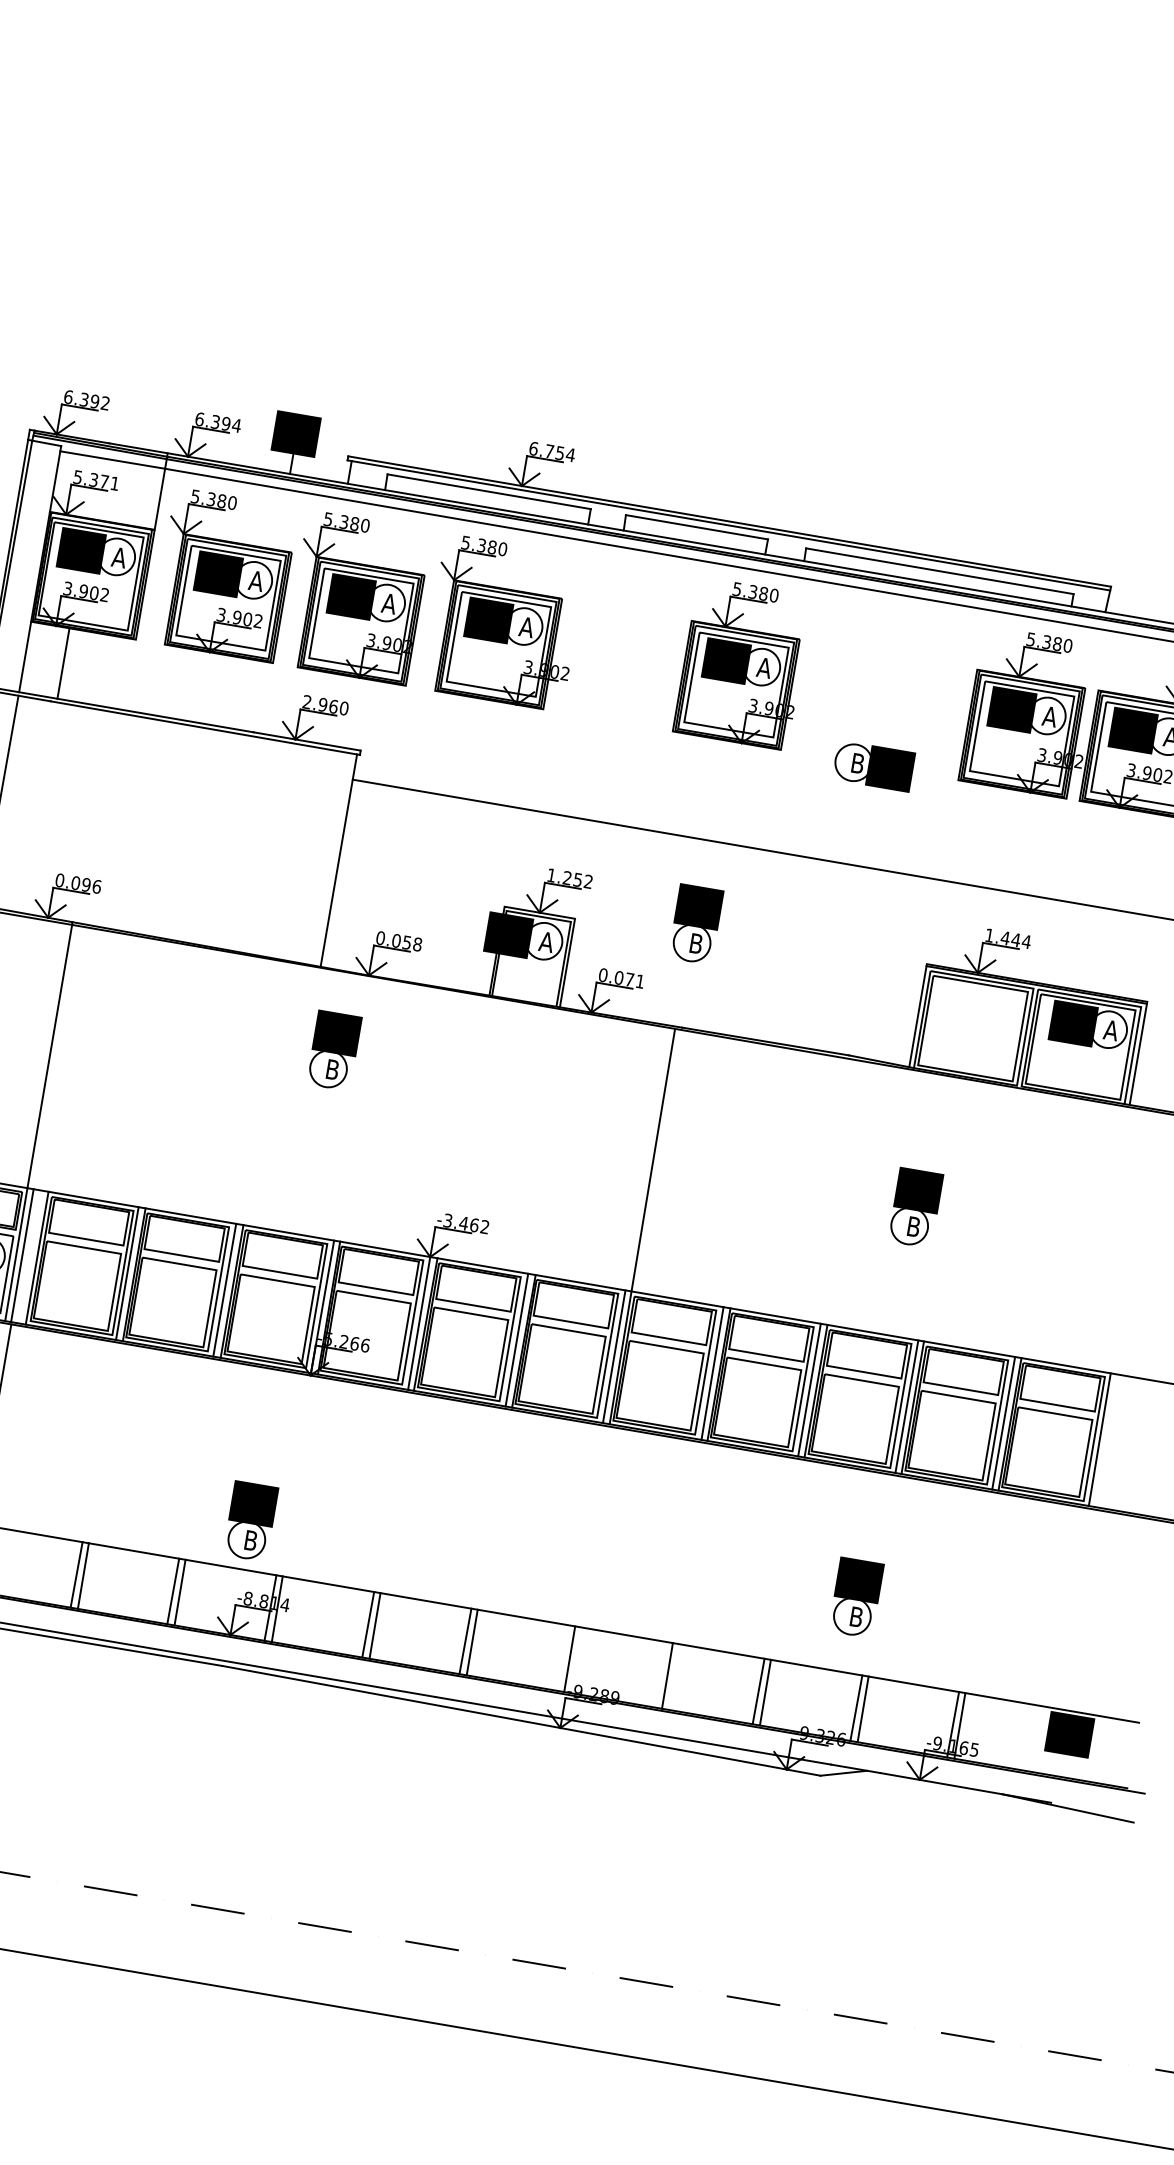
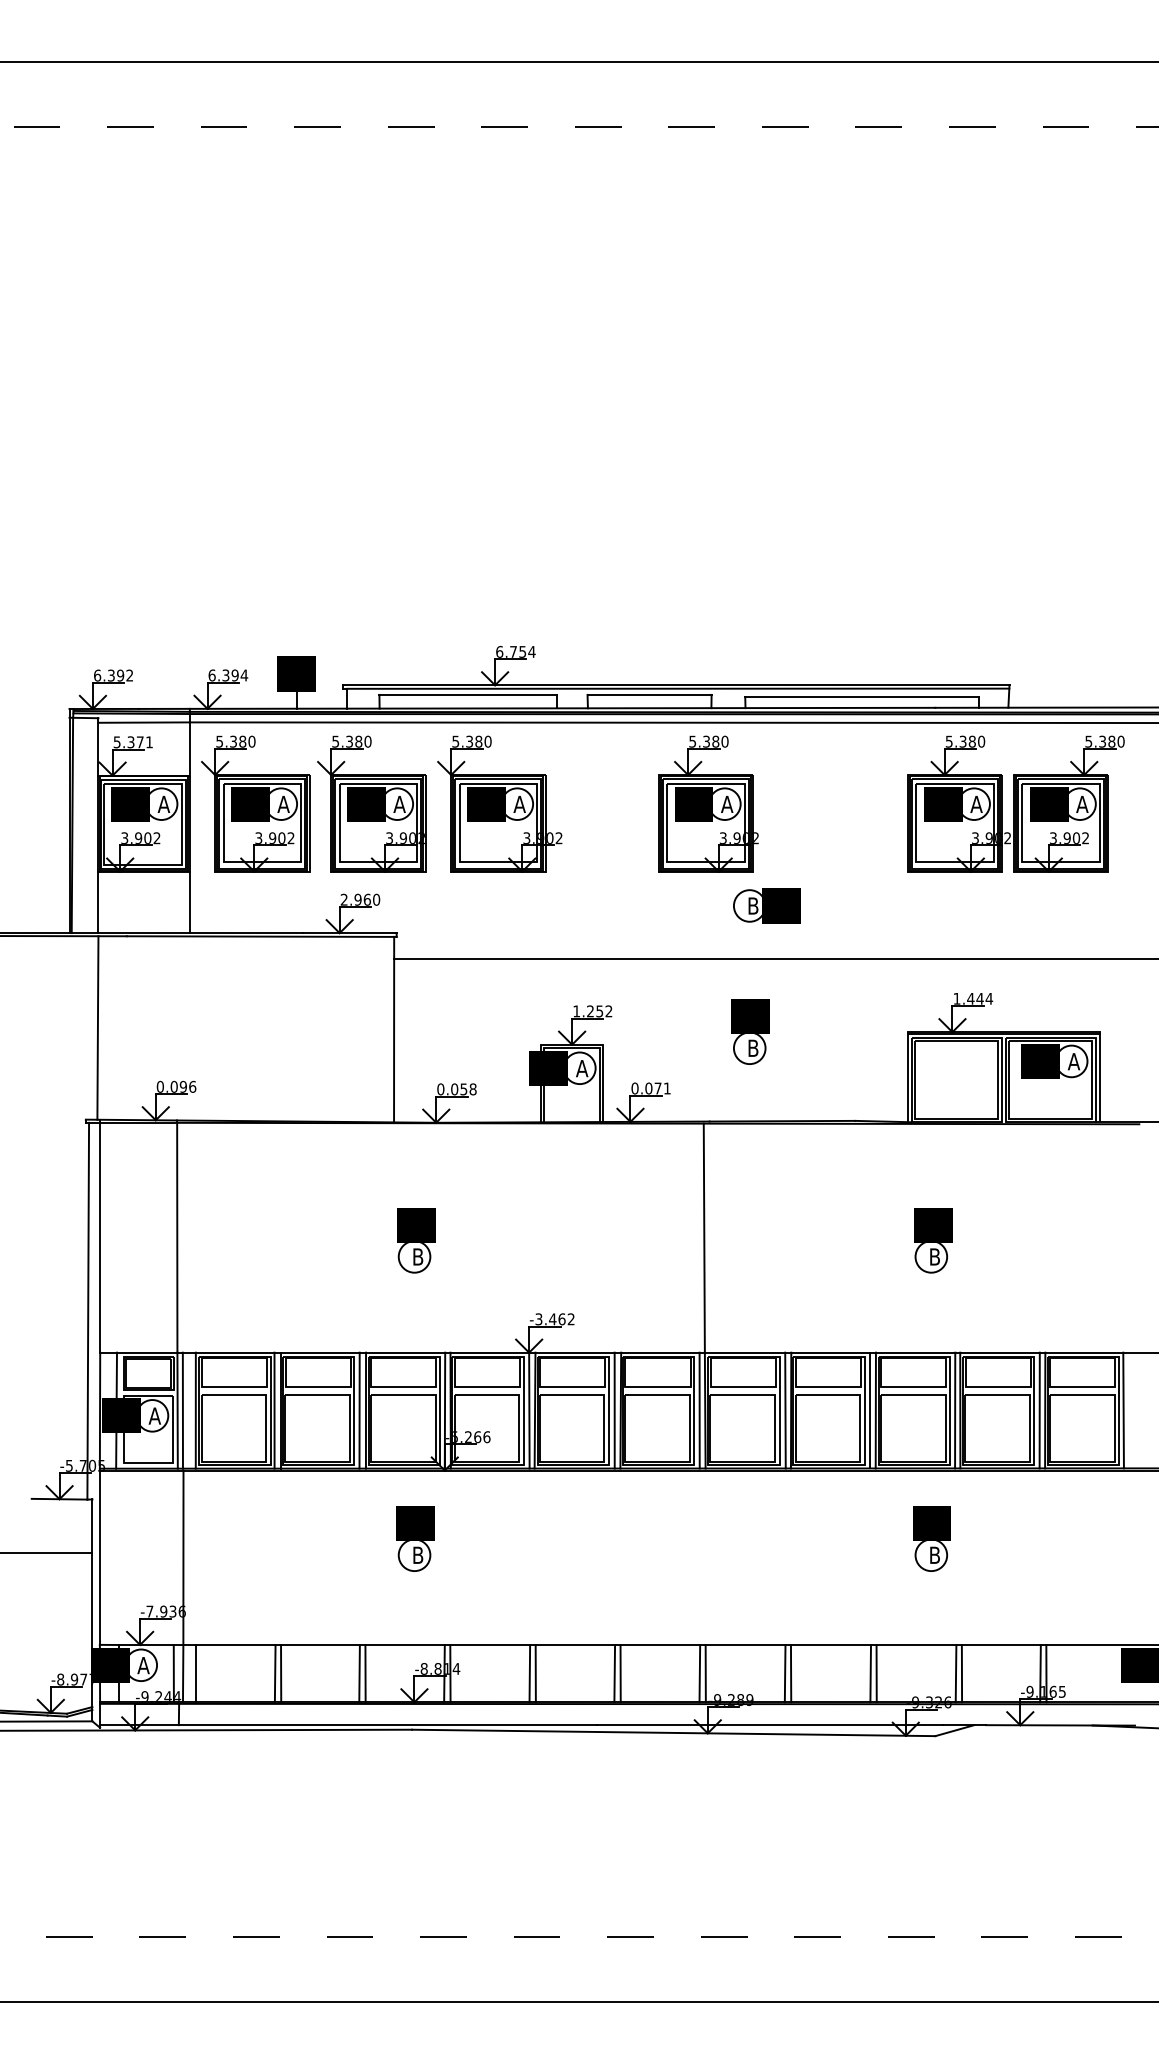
line: (62, 663) -> (189, 902), moved
part: (873, 765) -> (766, 905), moved
part: (696, 923) -> (750, 1031), moved
part: (333, 1050) -> (416, 1240), moved
part: (251, 1520) -> (415, 1538), moved
part: (855, 1597) -> (931, 1538), moved
line: (562, 1657) -> (699, 1673), added
line: (659, 1674) -> (784, 1673), added

